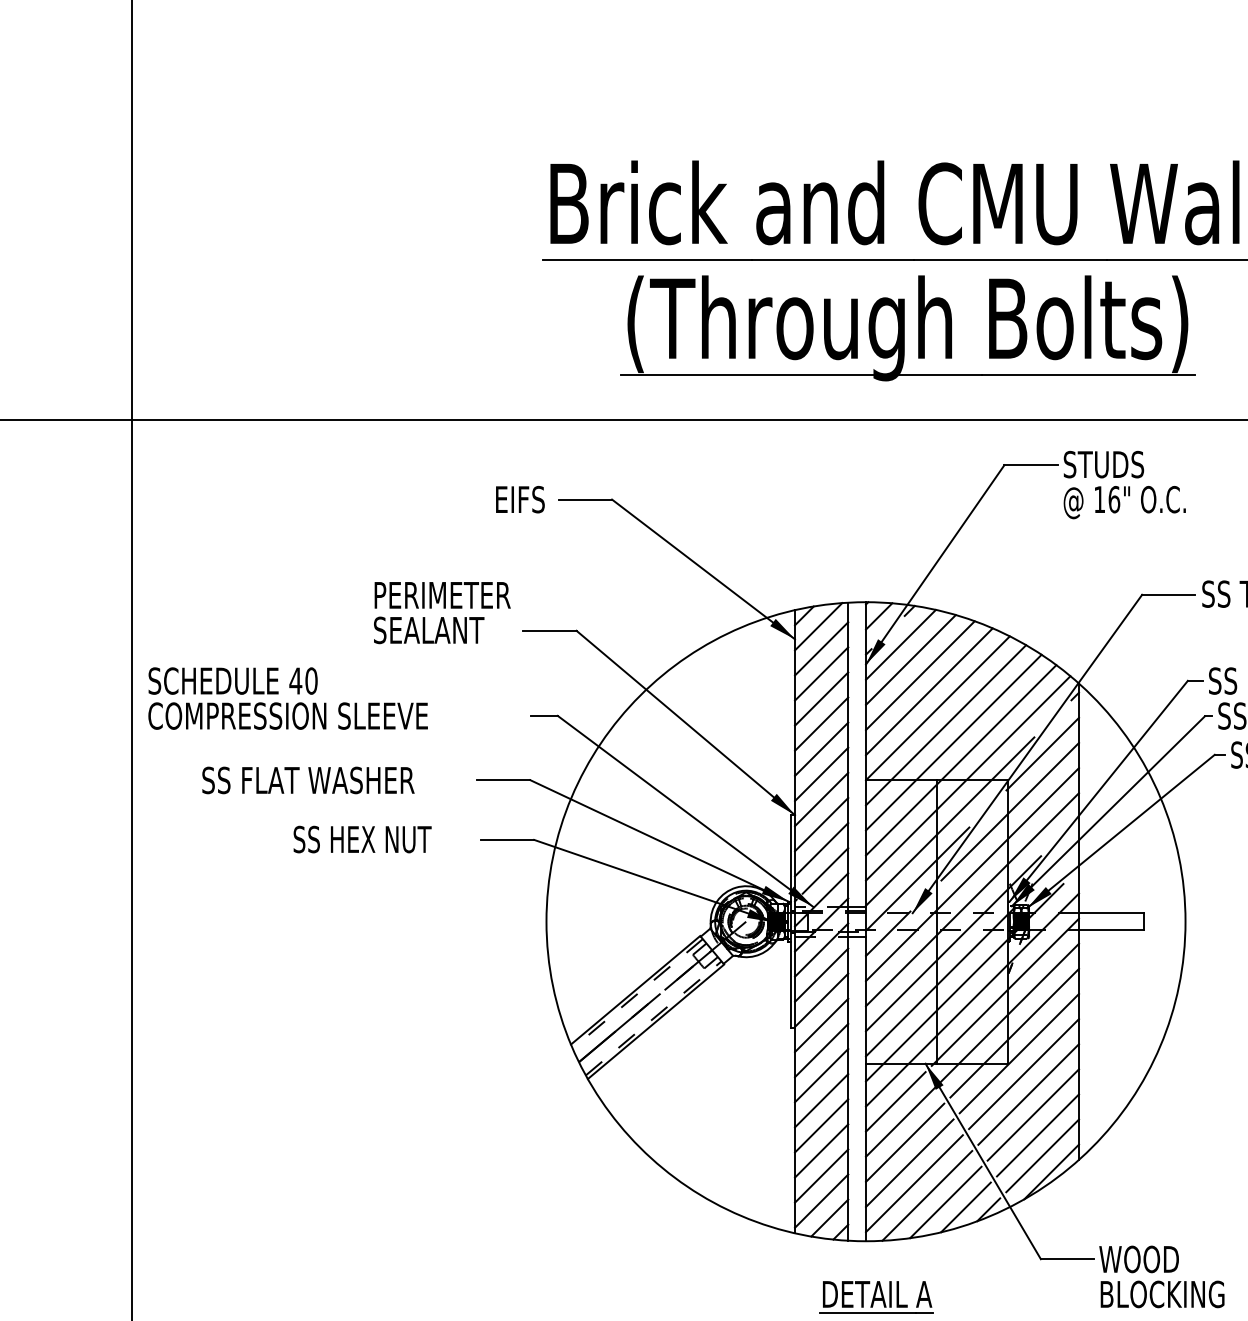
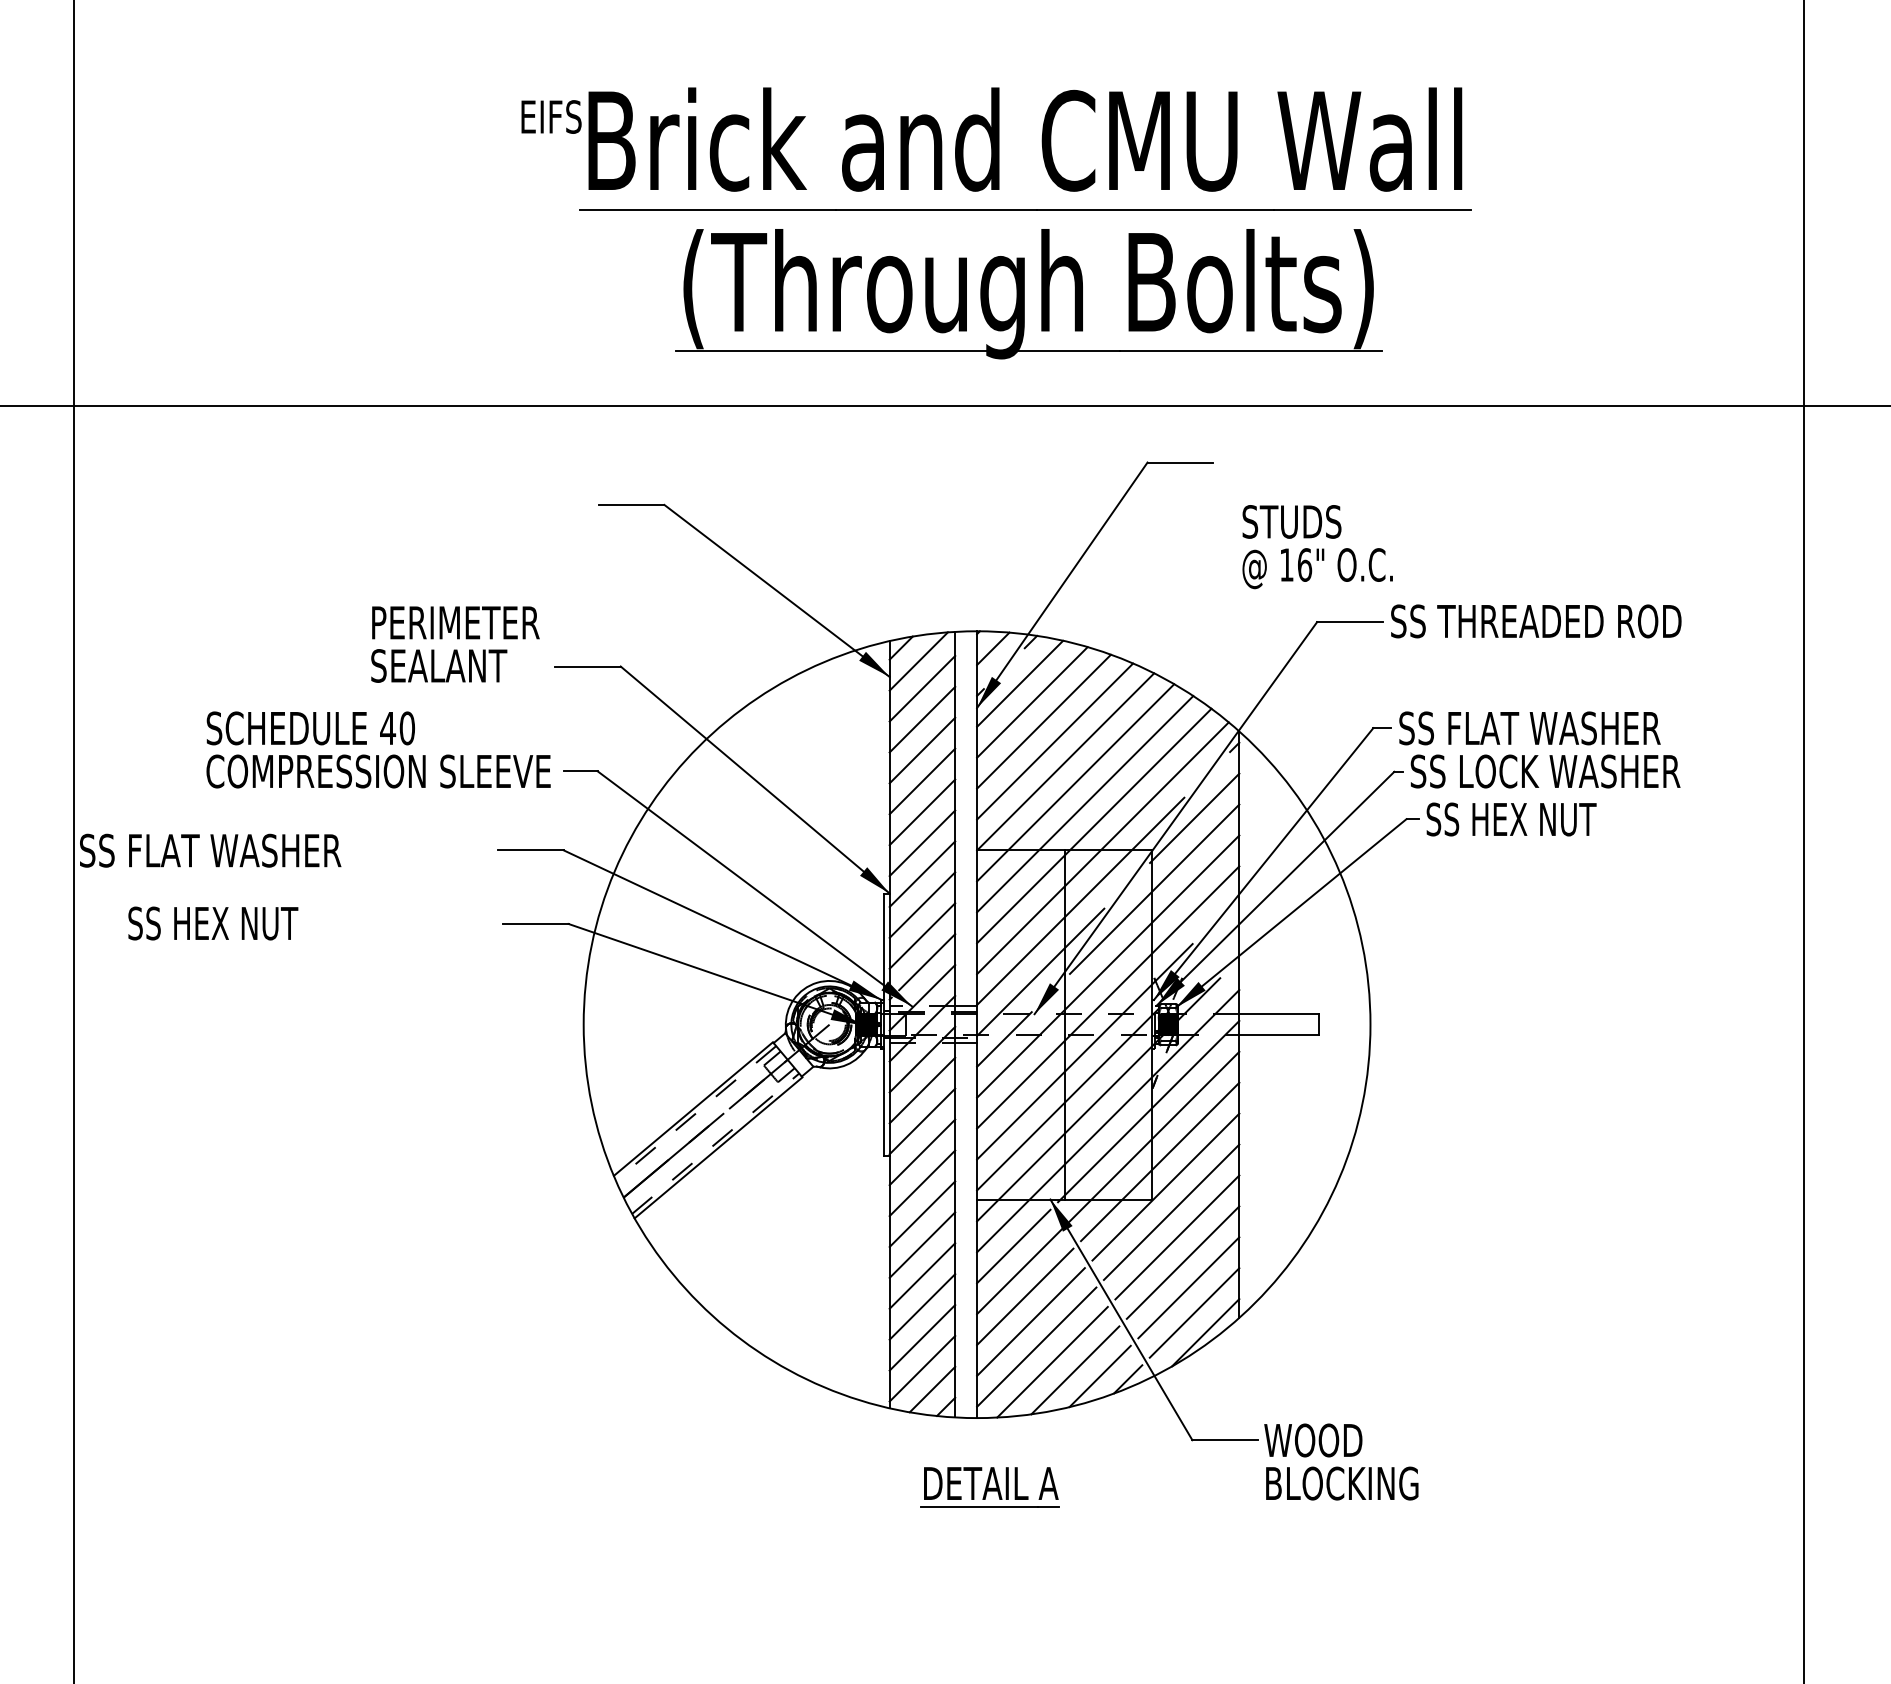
text: (1124, 485) -> (1317, 547), moved
text: (520, 499) -> (551, 116), moved
text: (288, 698) -> (378, 749), moved
text: (308, 780) -> (210, 850), moved
text: (362, 839) -> (213, 923), moved

